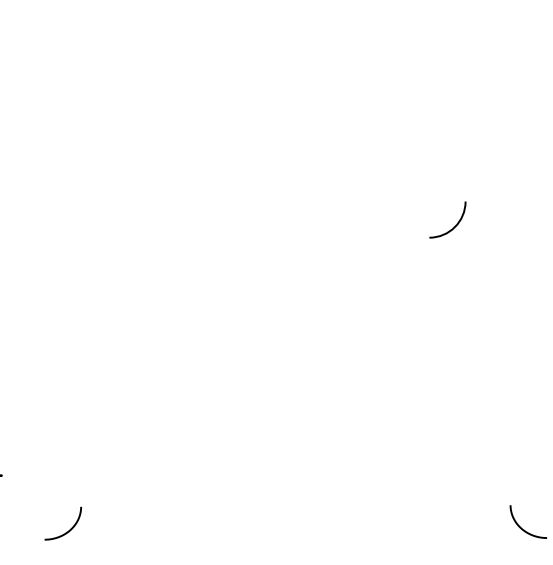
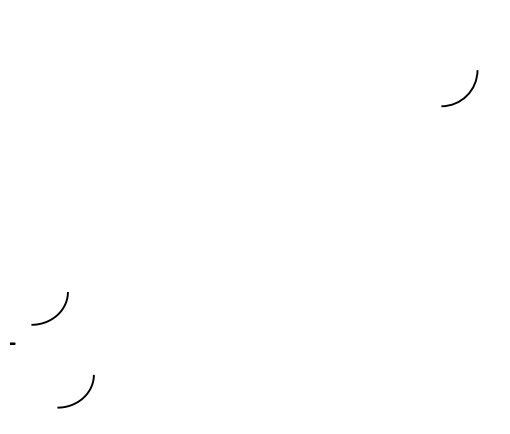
curve: (43, 446) -> (56, 314), added

